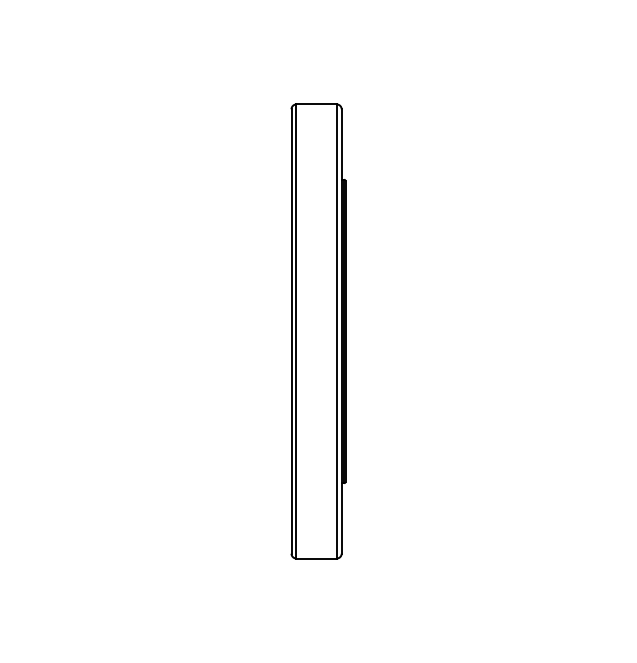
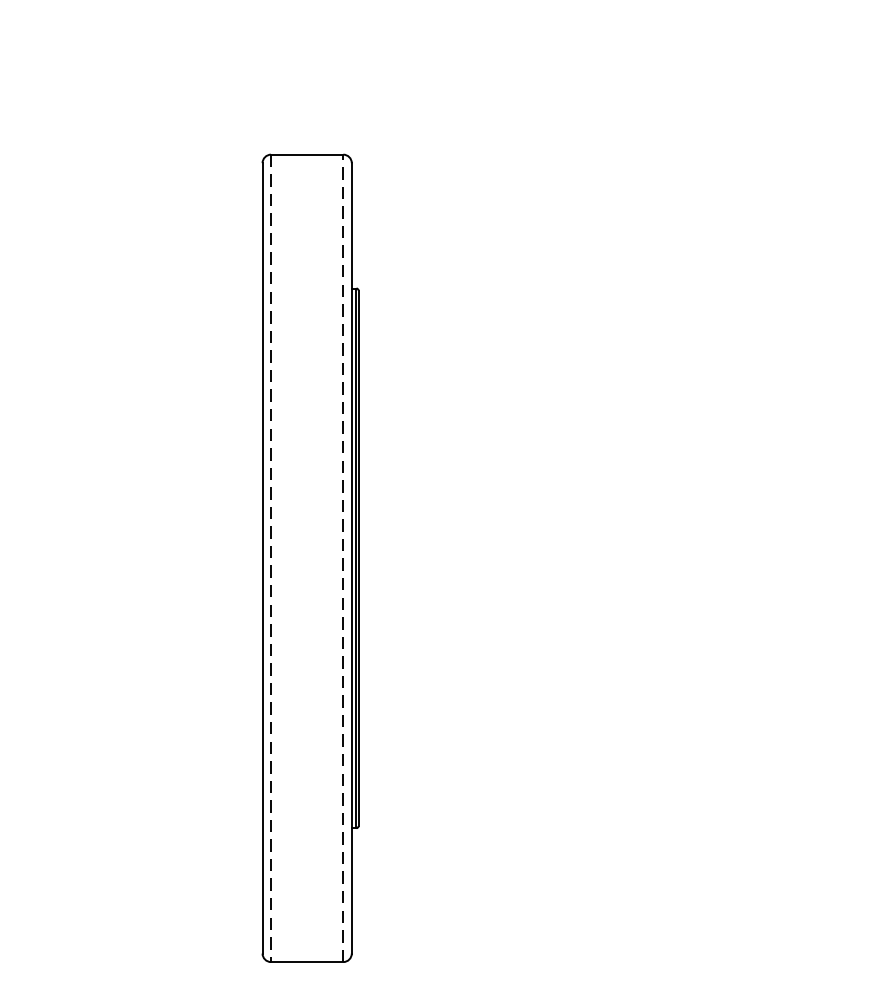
line: (296, 331) -> (271, 558), solid -> dashed
line: (336, 331) -> (342, 558), solid -> dashed

